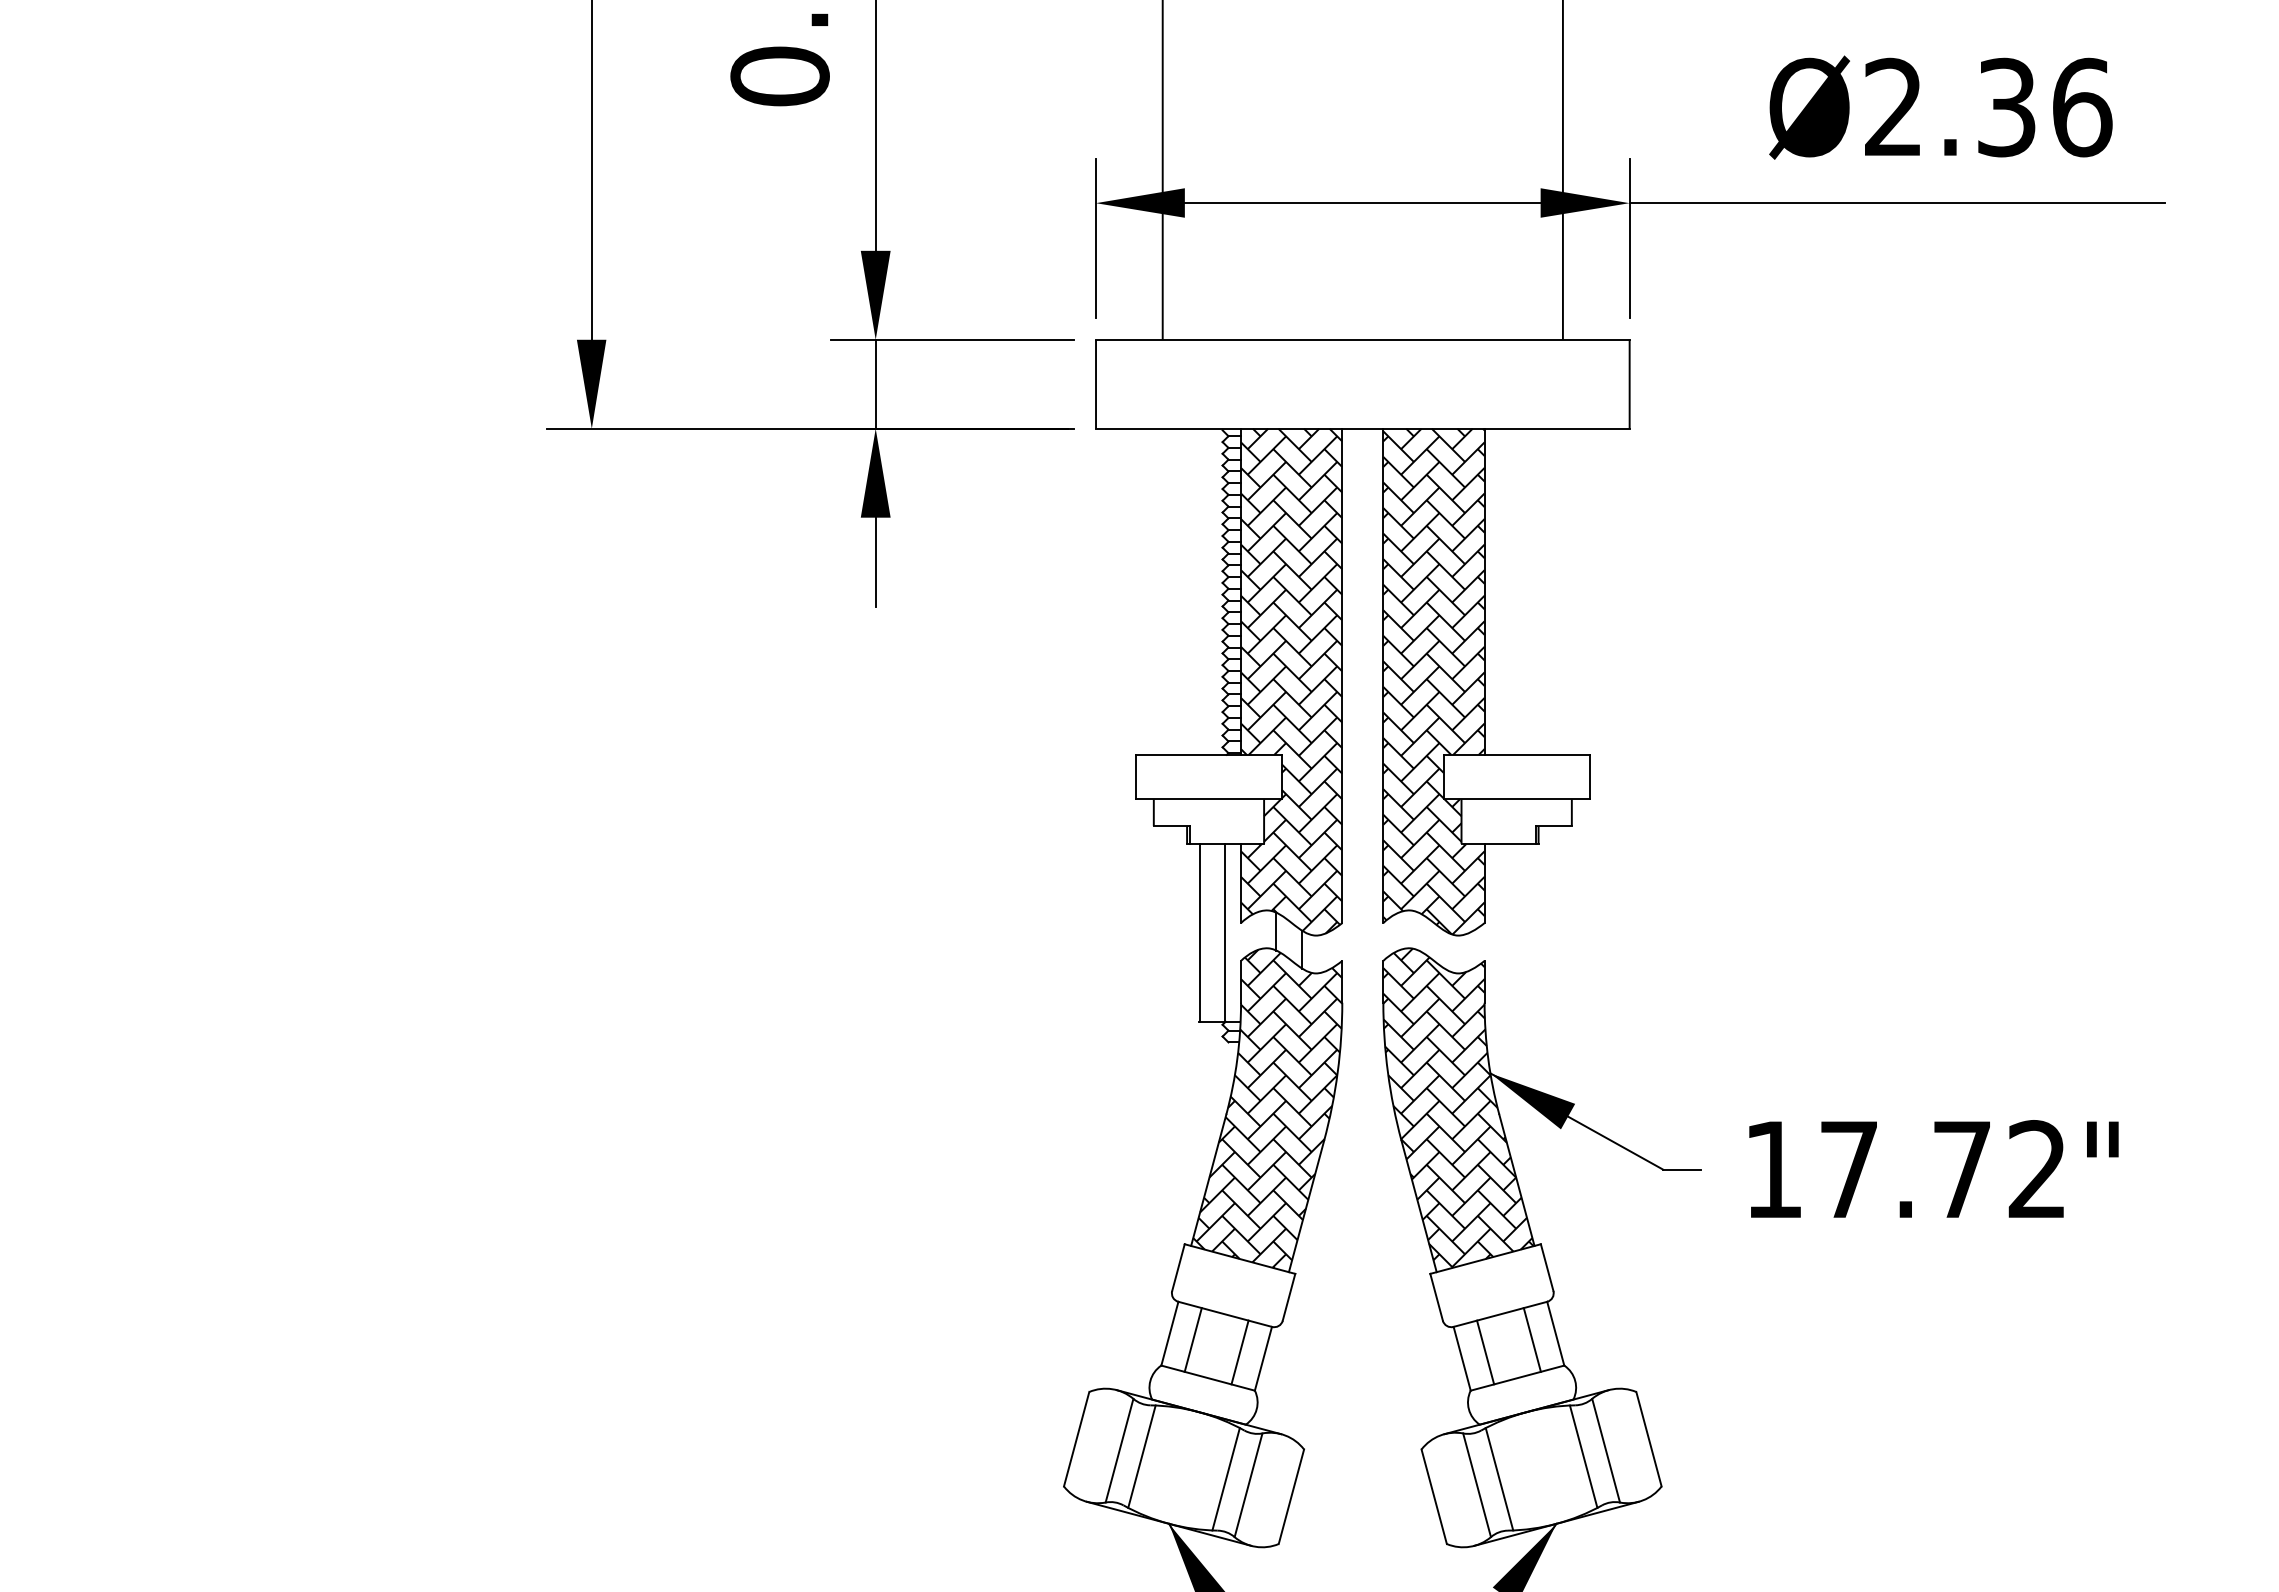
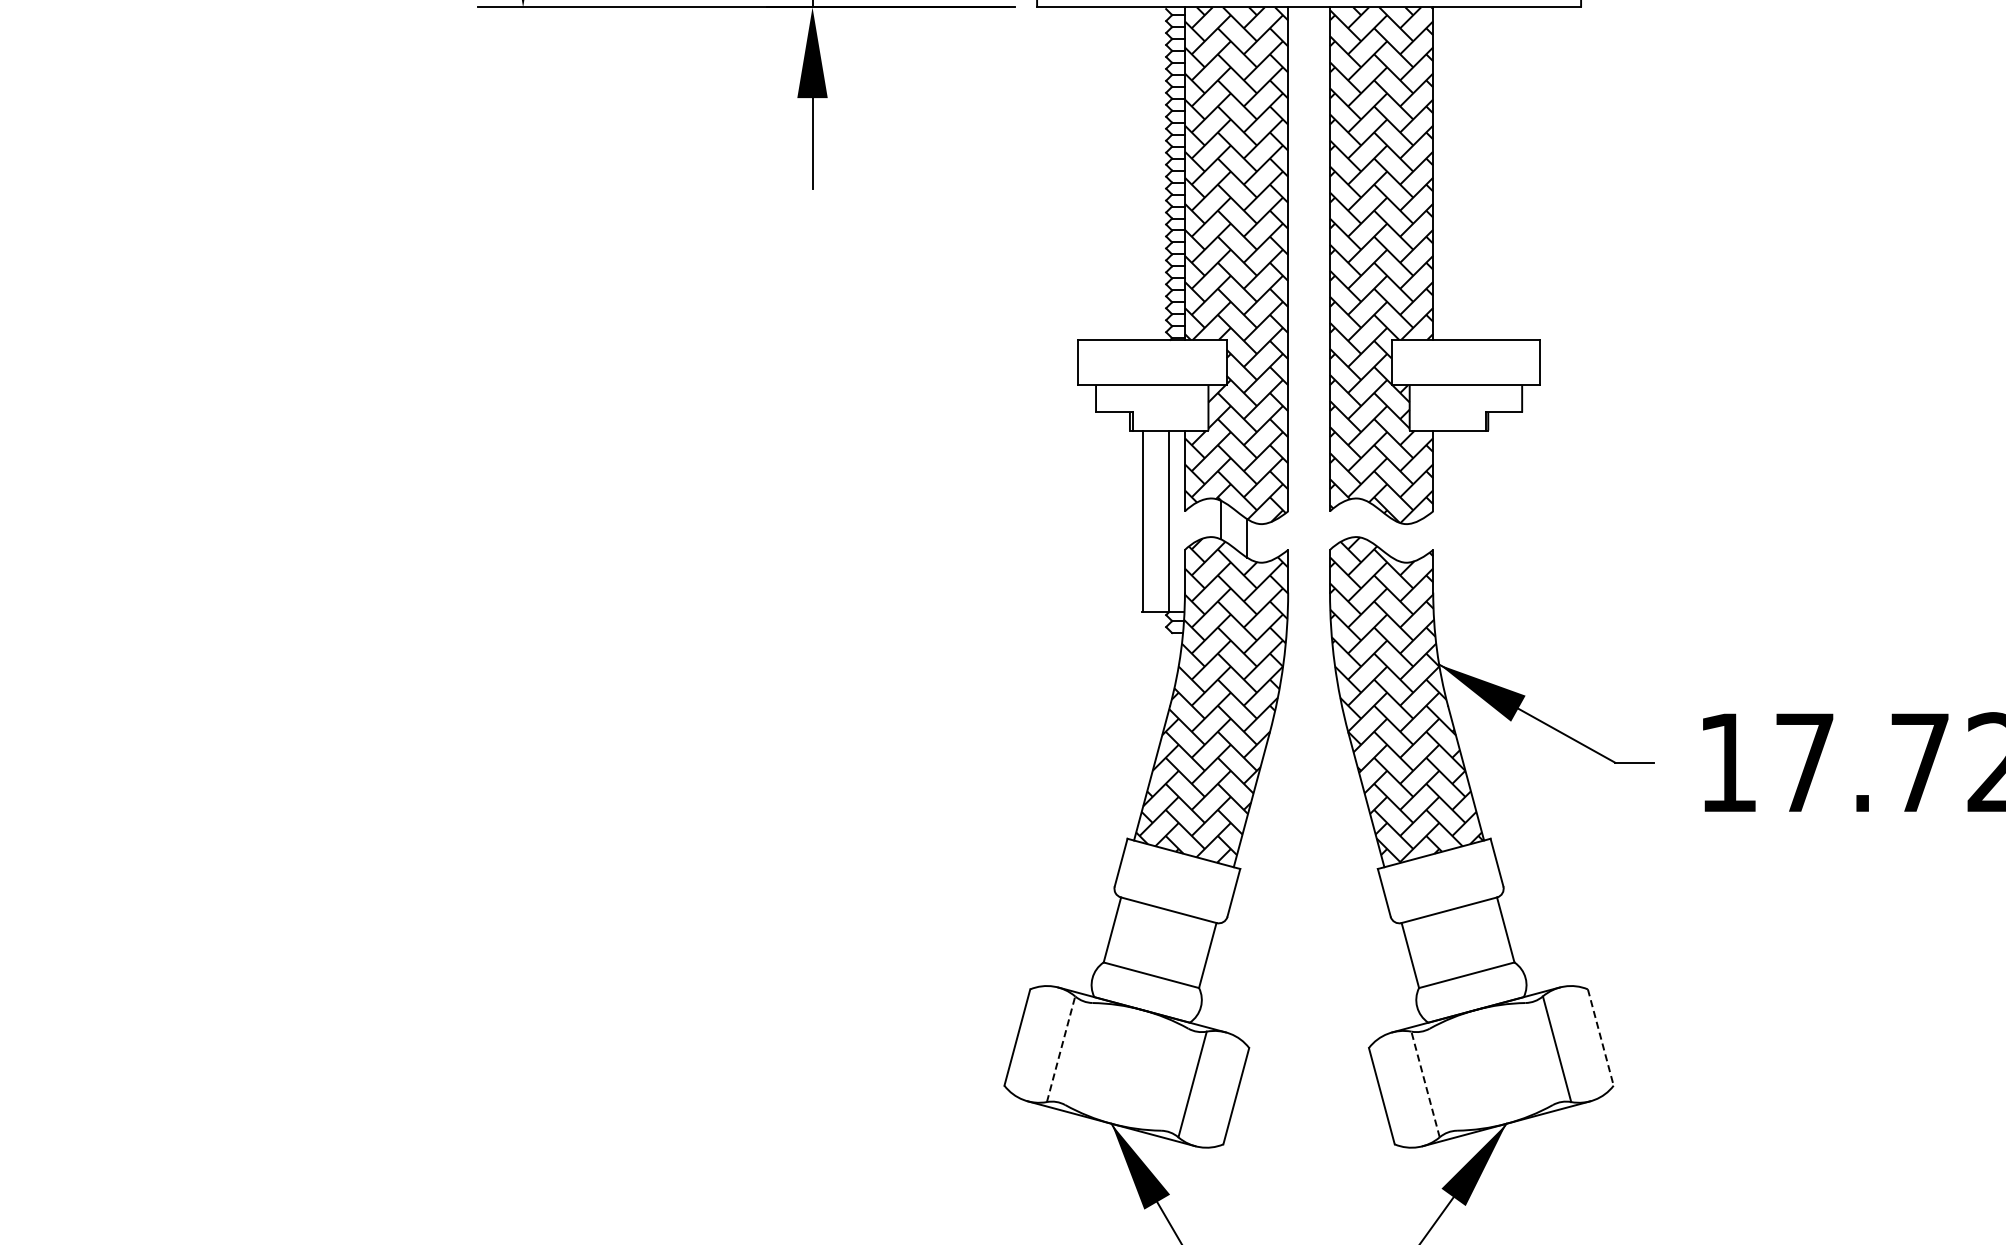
line: (1192, 1339) -> (1135, 935), removed
line: (1531, 1339) -> (1481, 935), removed
line: (1239, 1352) -> (1183, 949), removed
line: (1485, 1352) -> (1434, 949), removed
line: (1648, 1439) -> (1600, 1037), solid -> dashed
line: (1119, 1450) -> (1061, 1049), solid -> dashed
line: (1141, 1456) -> (1083, 1055), removed
line: (1583, 1456) -> (1534, 1055), removed
line: (1225, 1479) -> (1169, 1078), removed
line: (1499, 1479) -> (1448, 1078), removed
line: (1477, 1485) -> (1425, 1084), solid -> dashed

